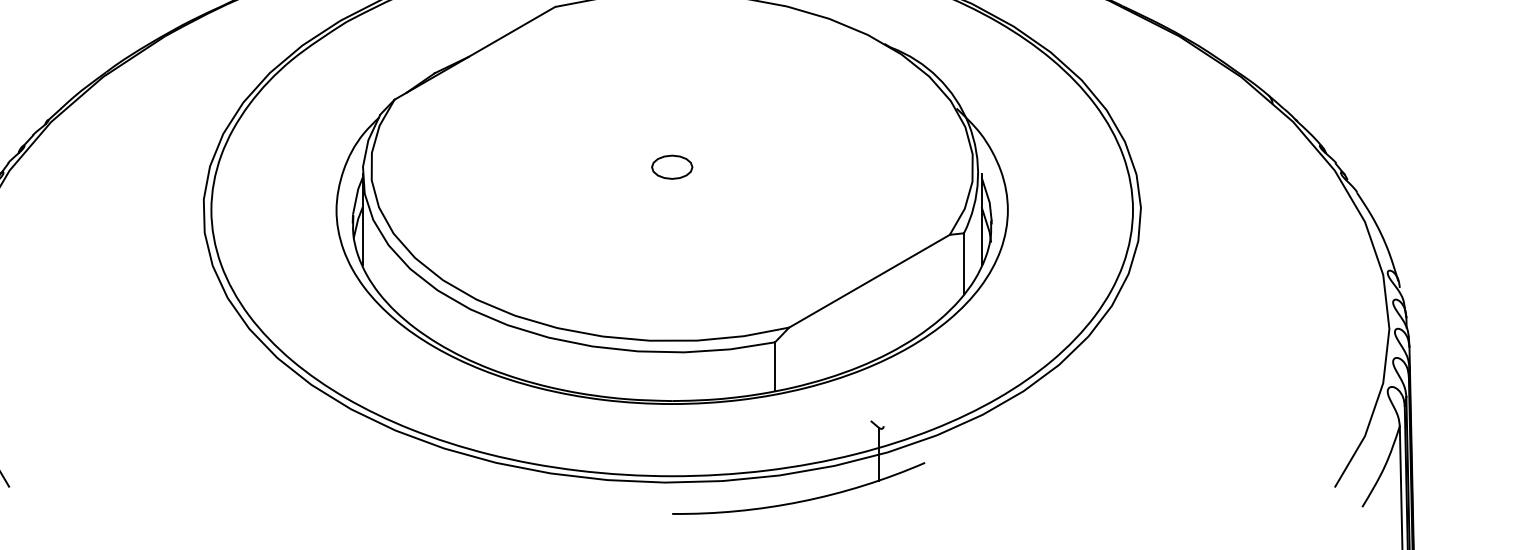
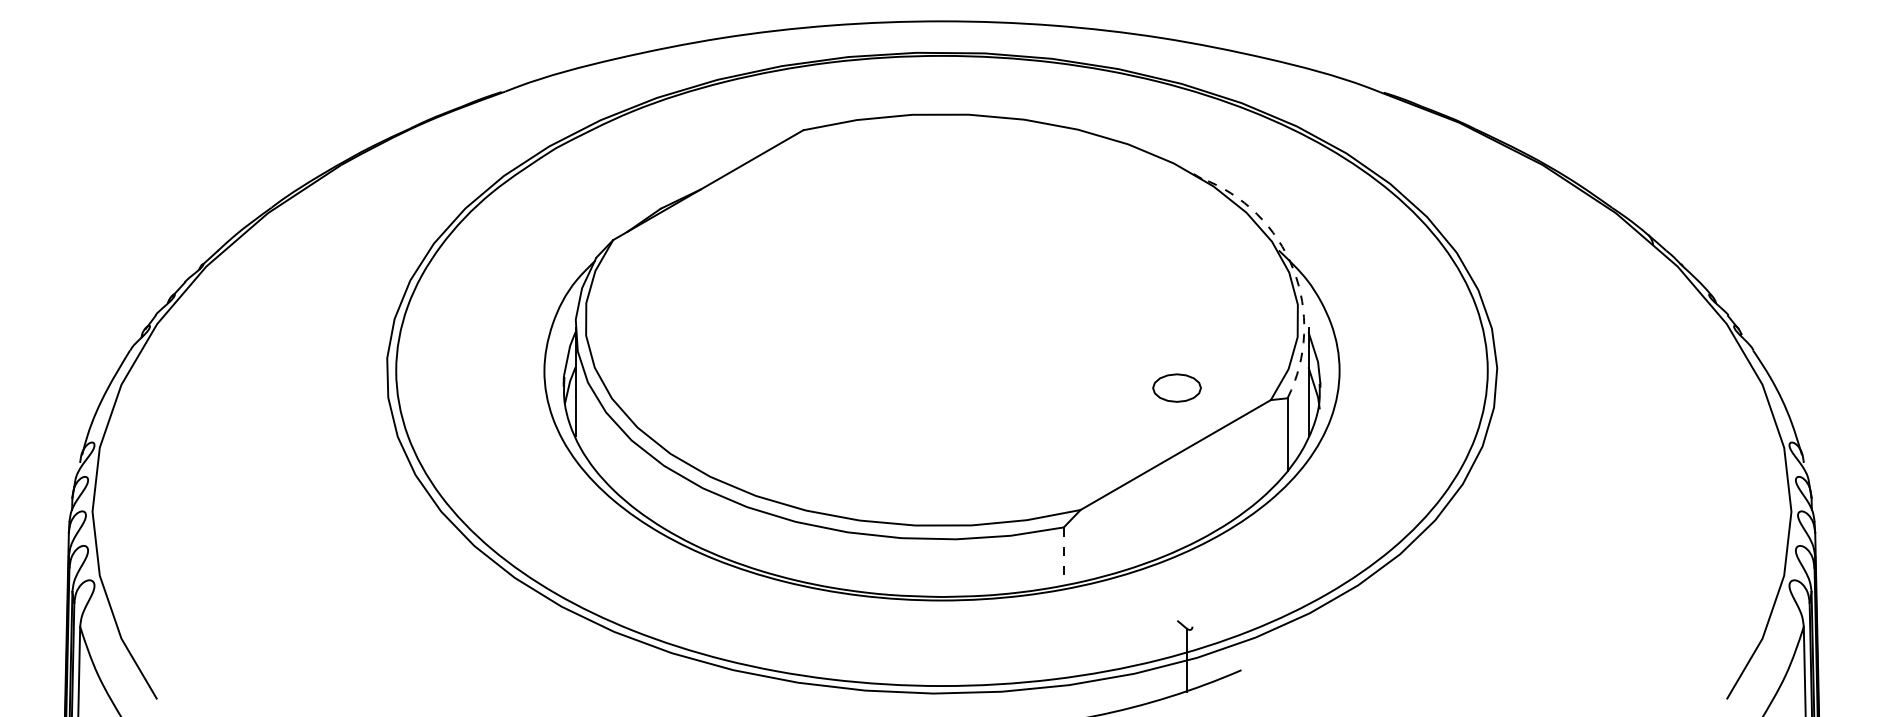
arc: (968, 124) -> (1293, 269), solid -> dashed
part: (671, 166) -> (1176, 387), moved
line: (774, 366) -> (1063, 556), solid -> dashed

